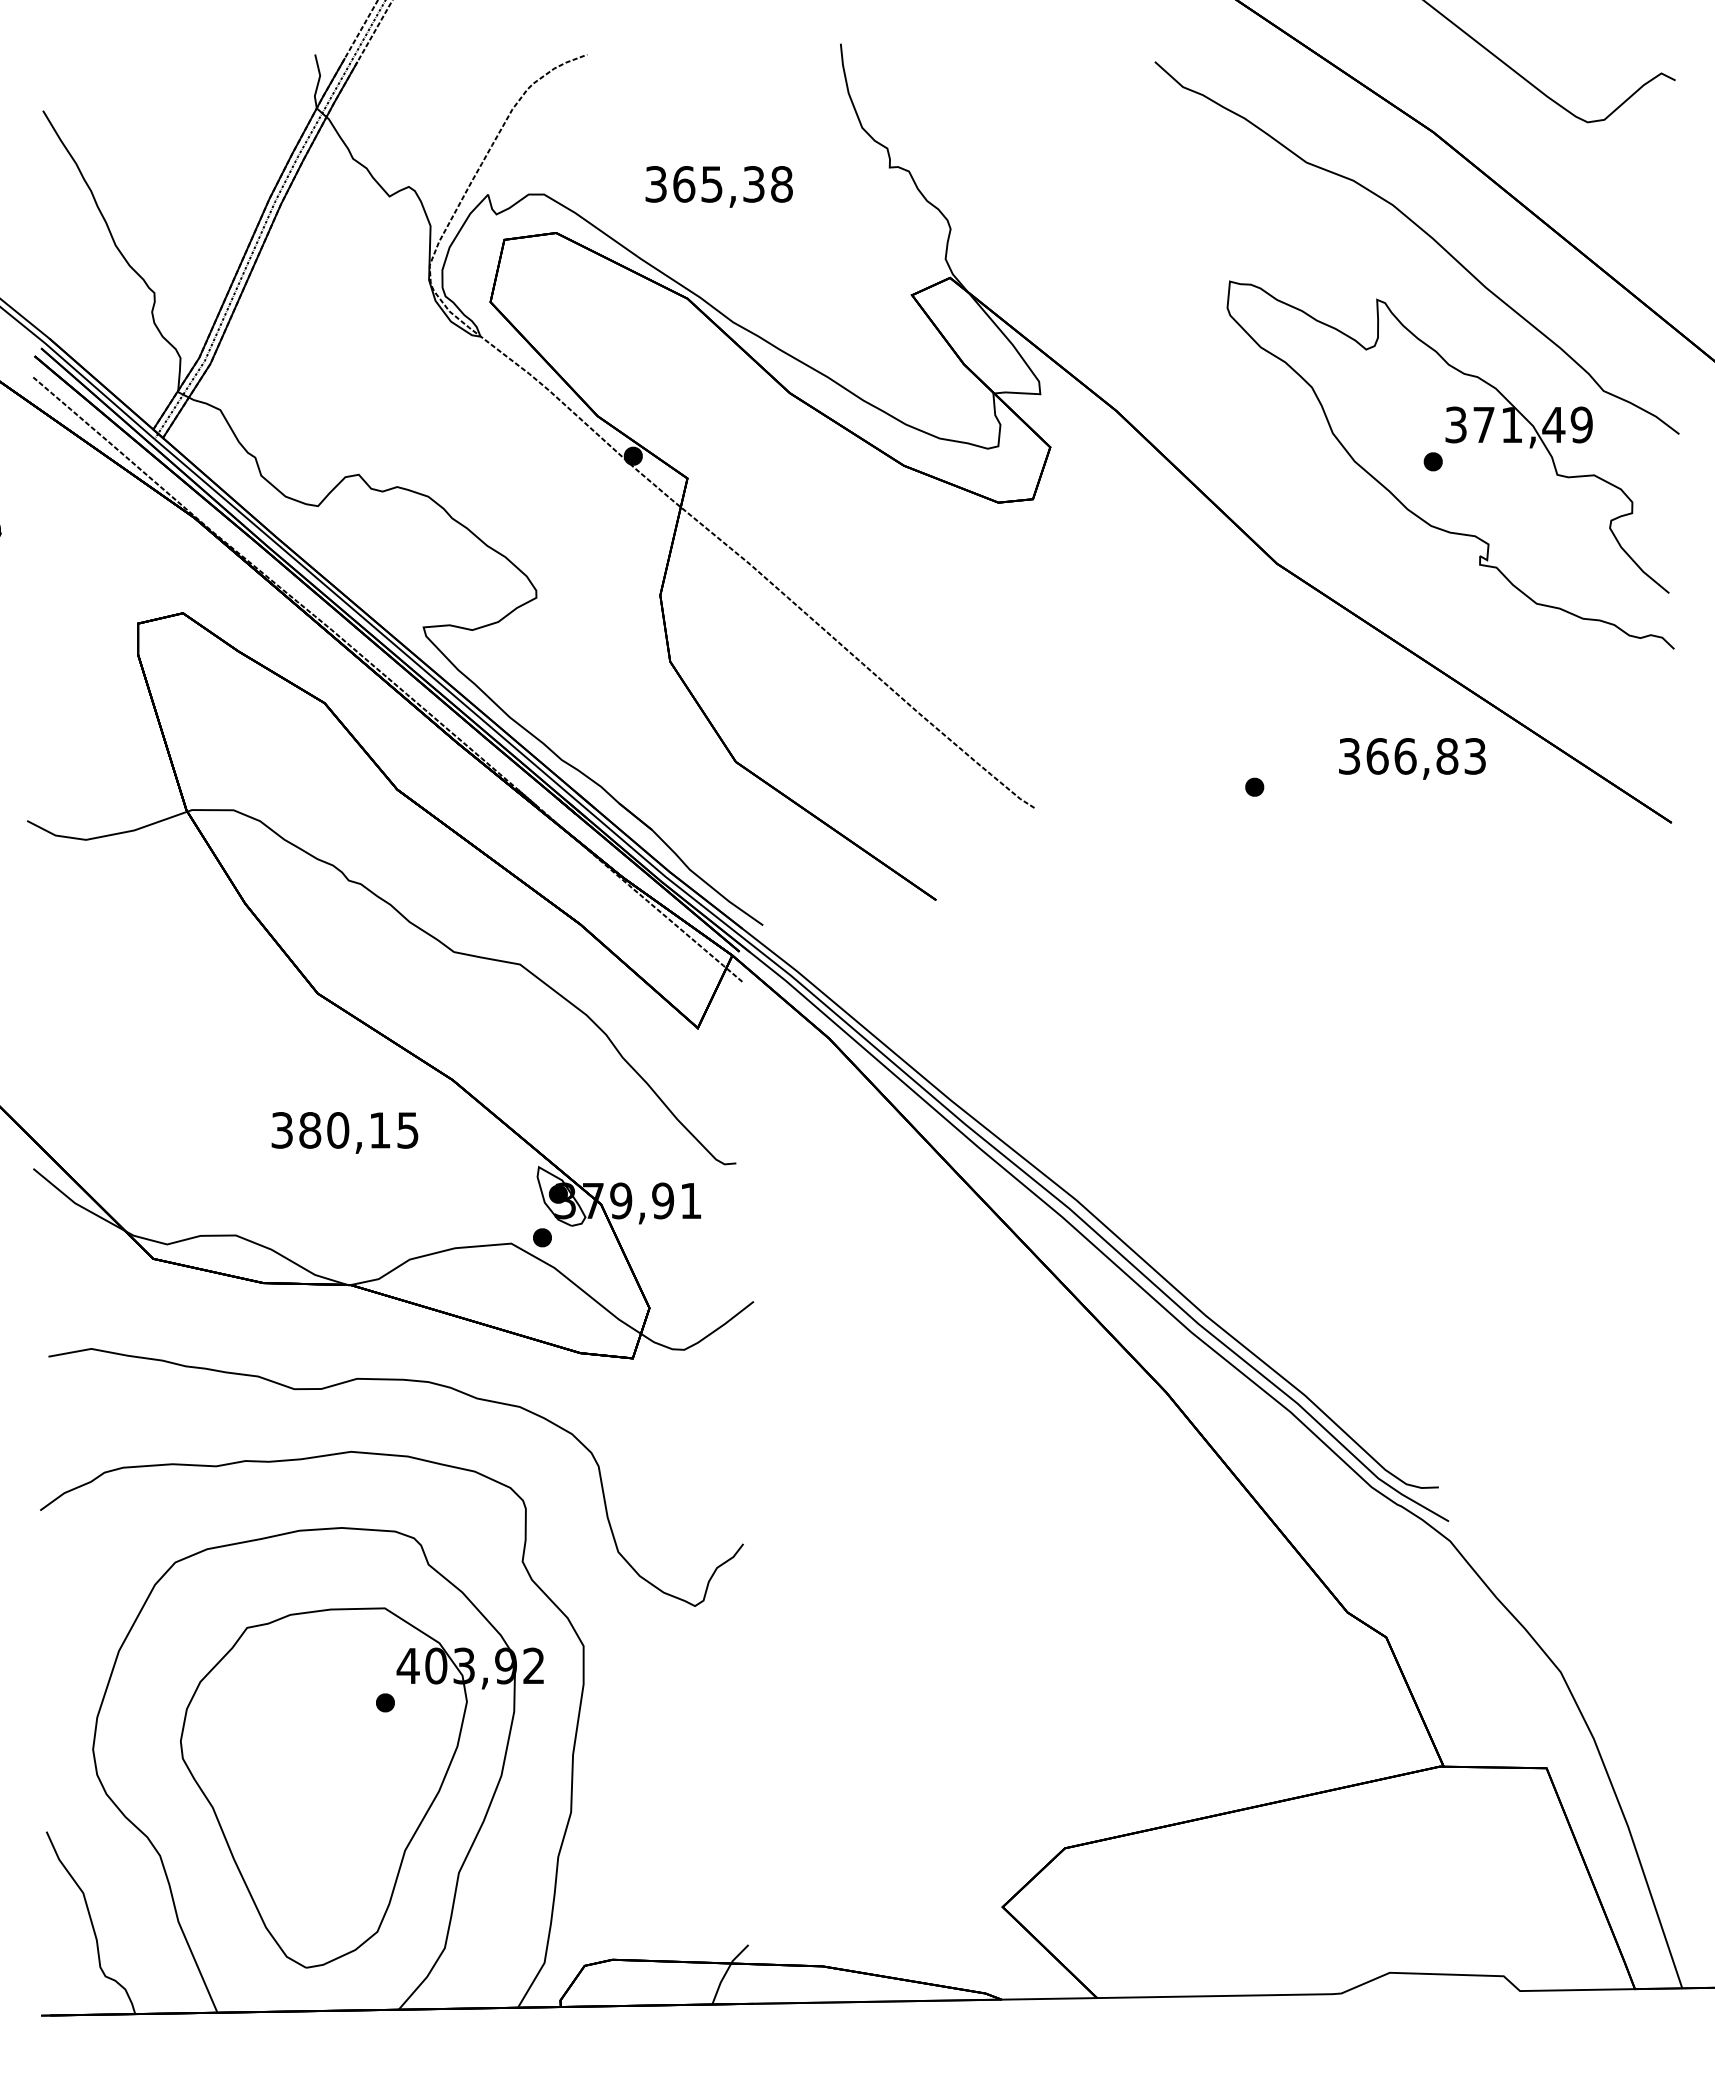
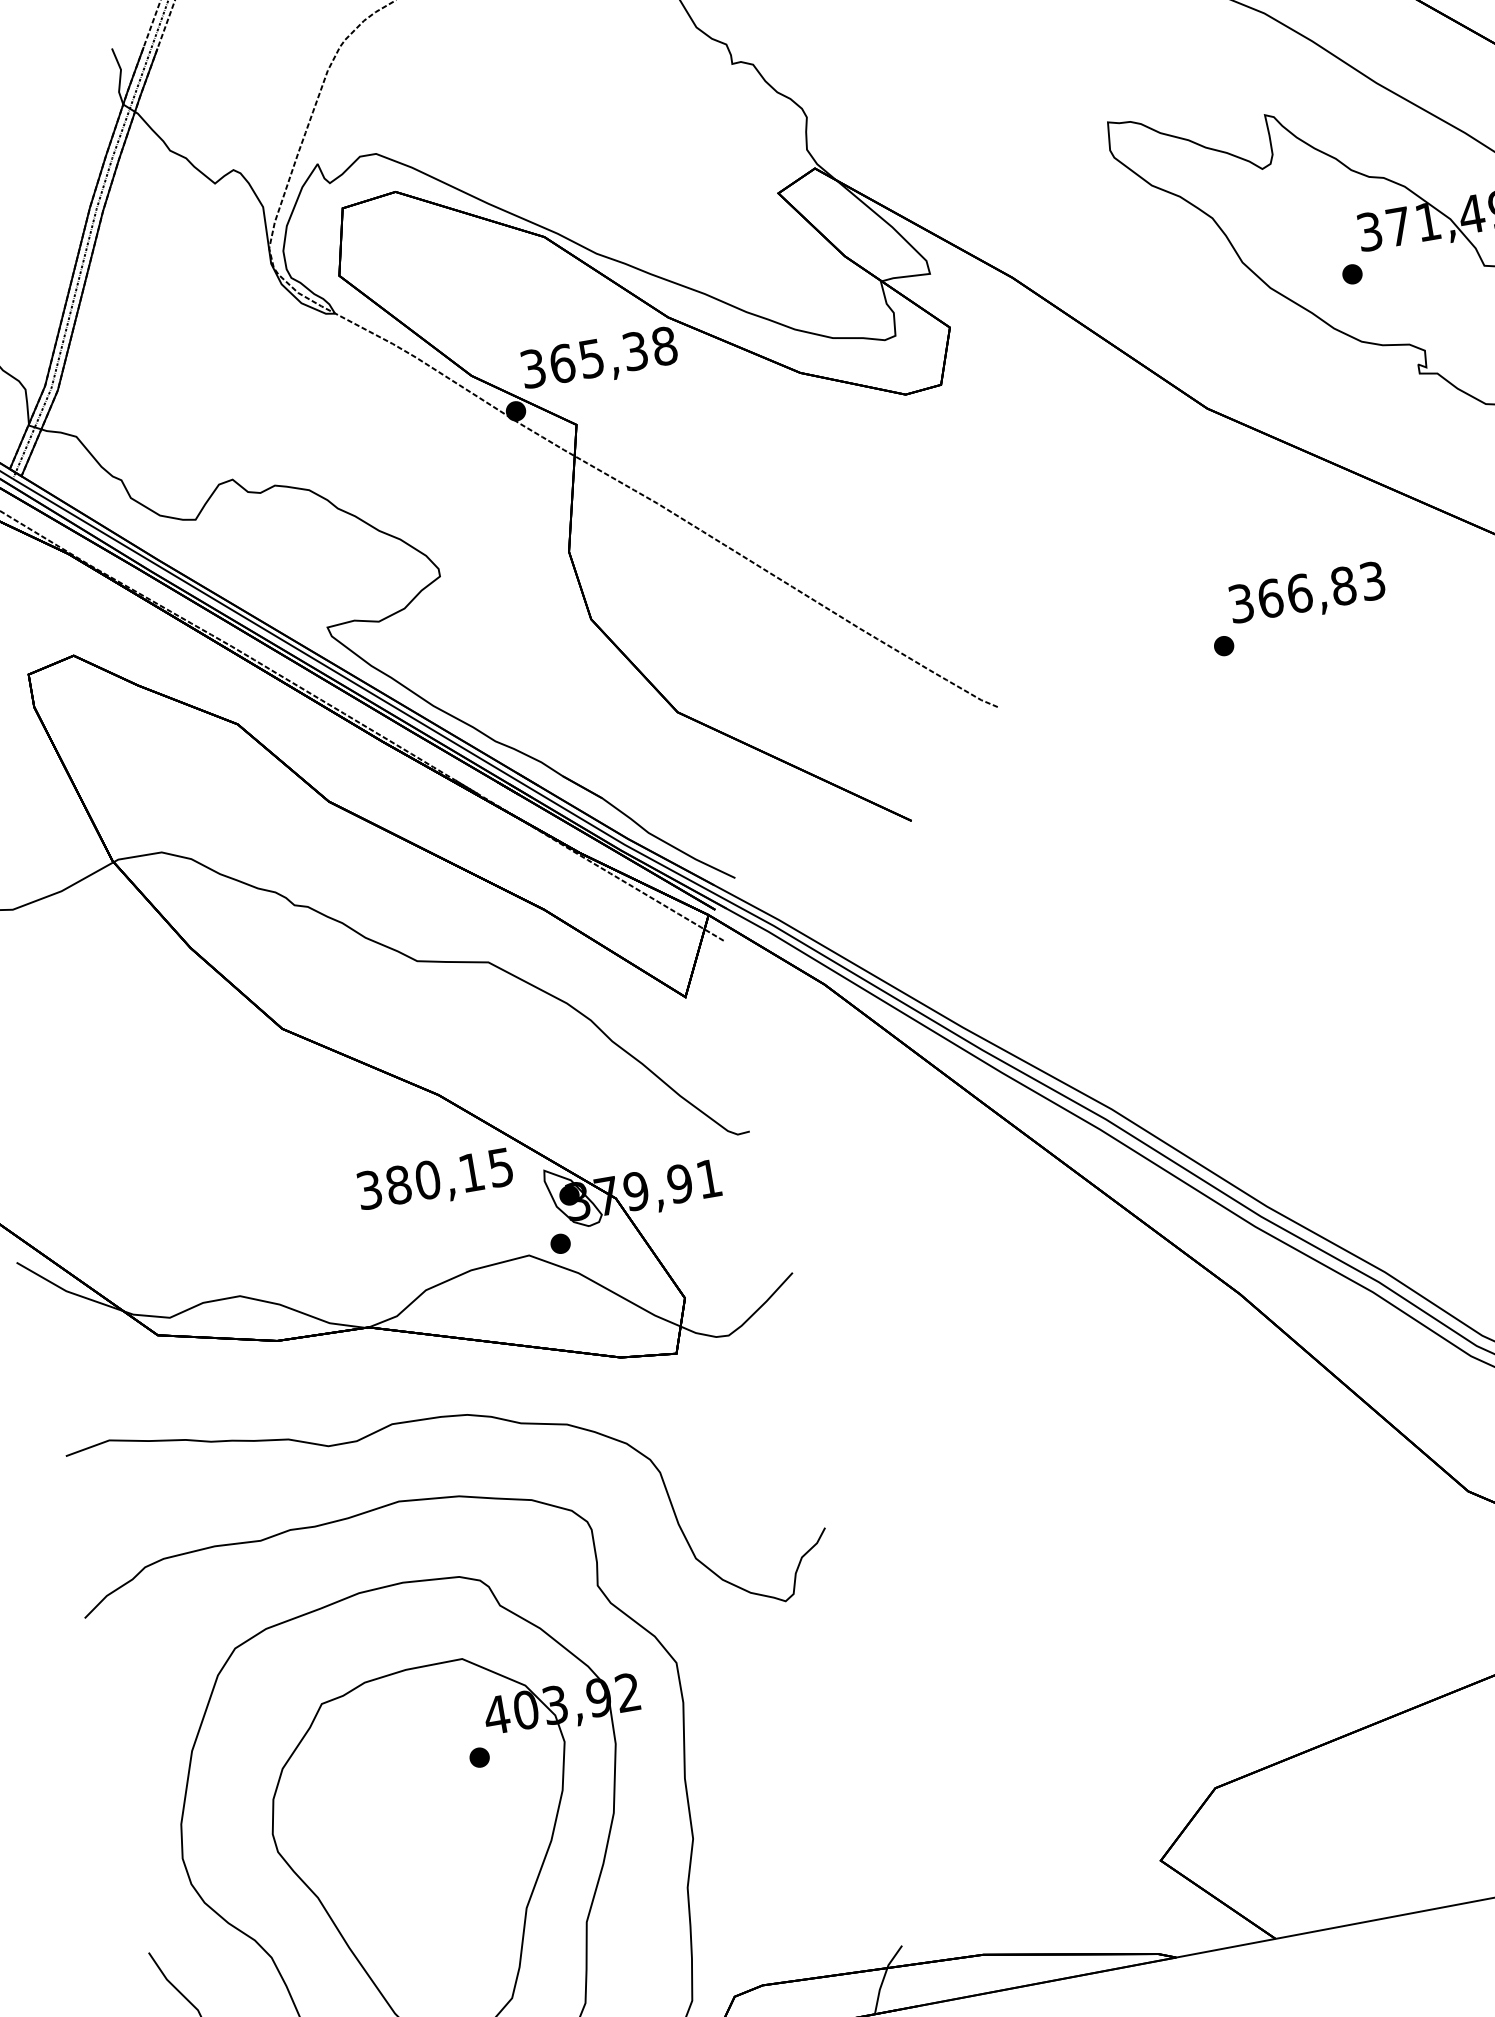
text: (718, 186) -> (598, 359), moved
text: (1412, 758) -> (1307, 594), moved
text: (344, 1132) -> (434, 1181), moved

